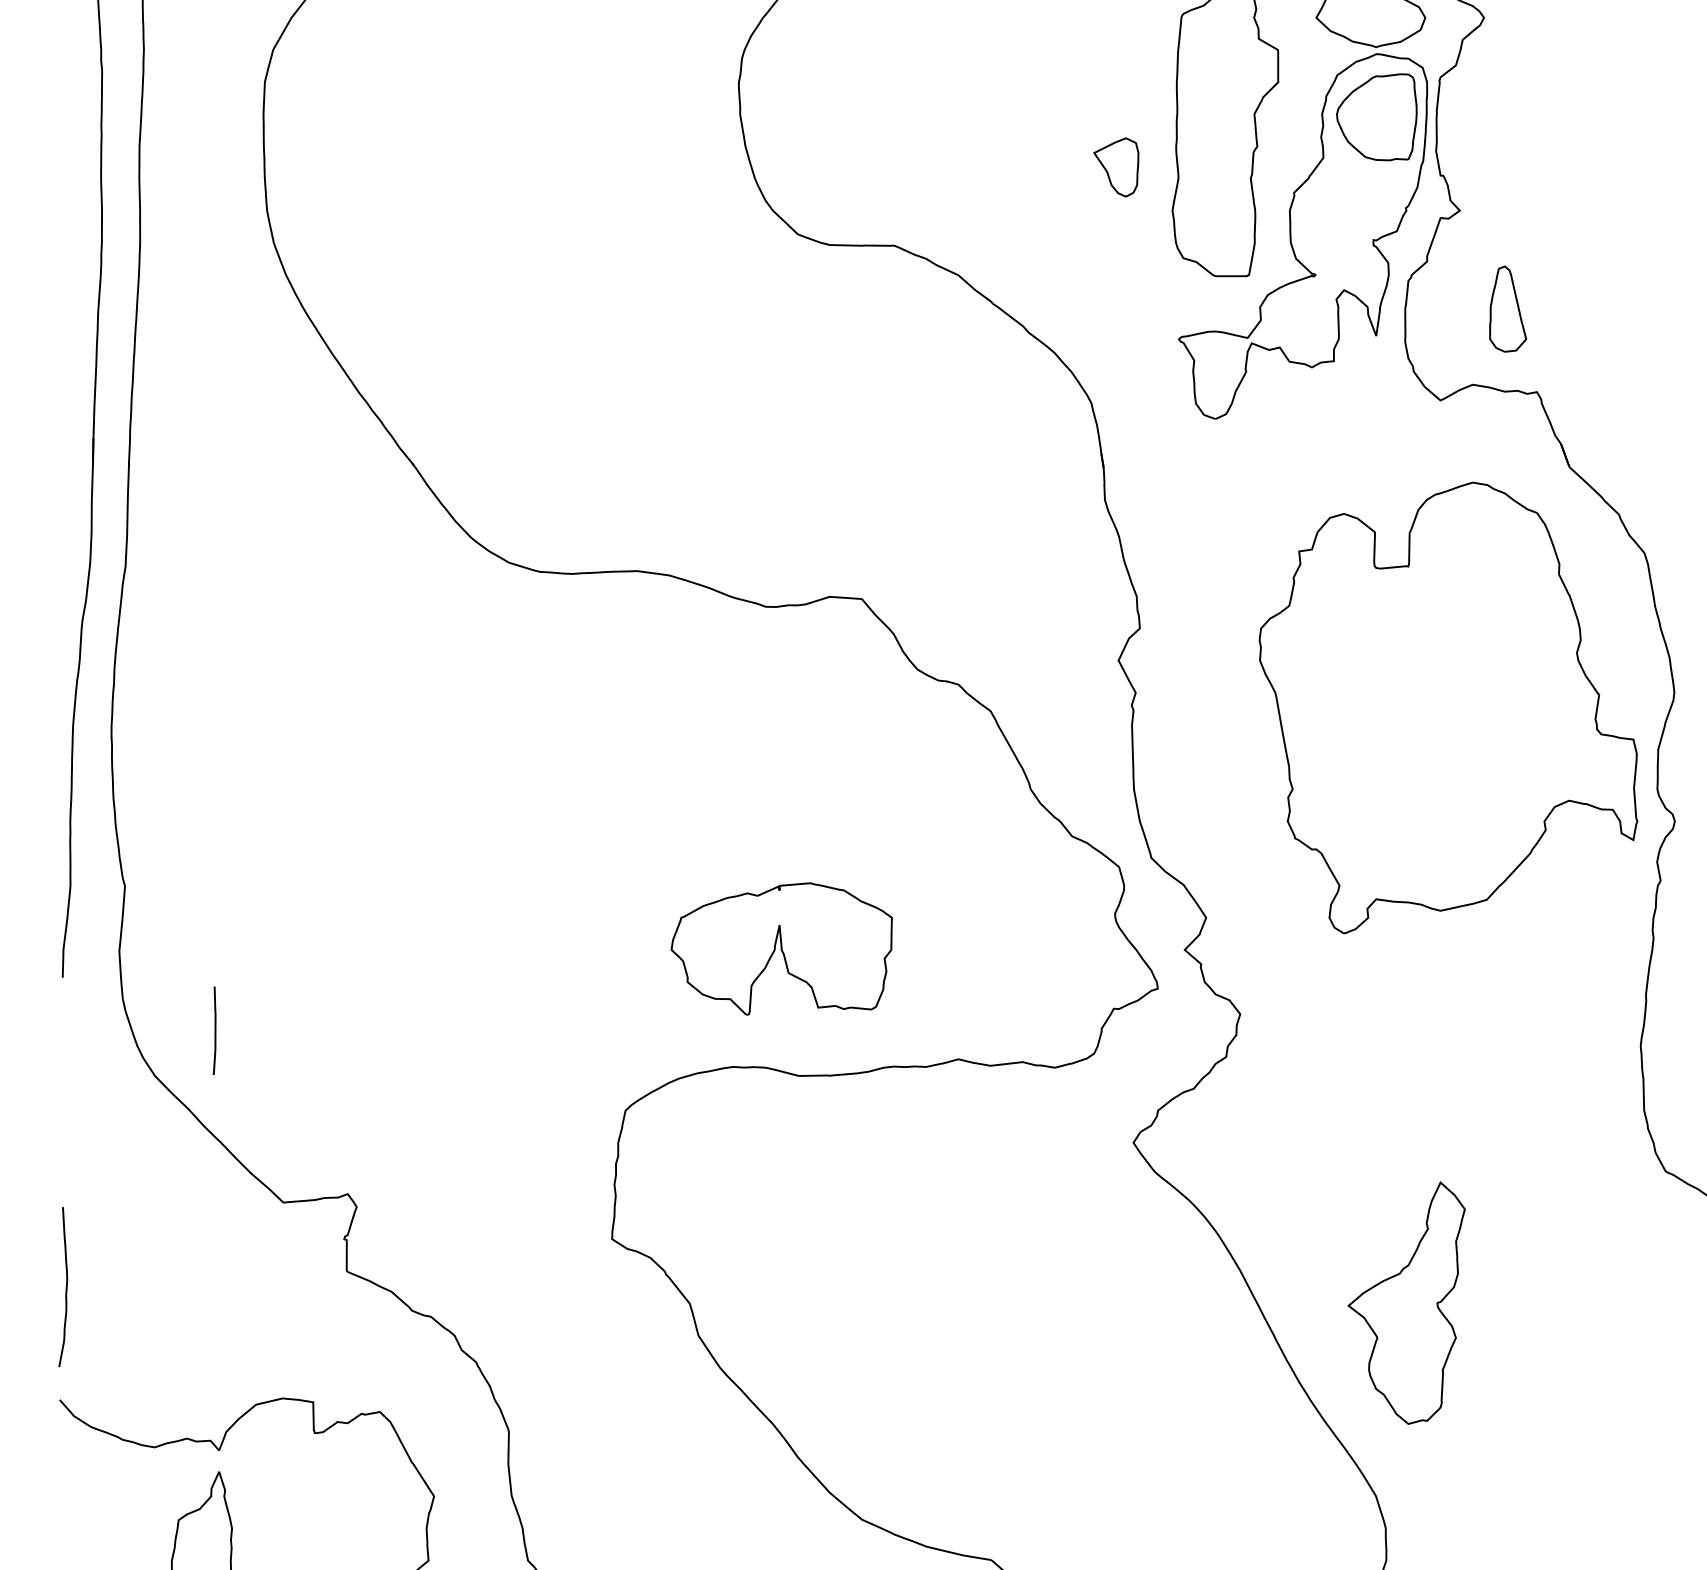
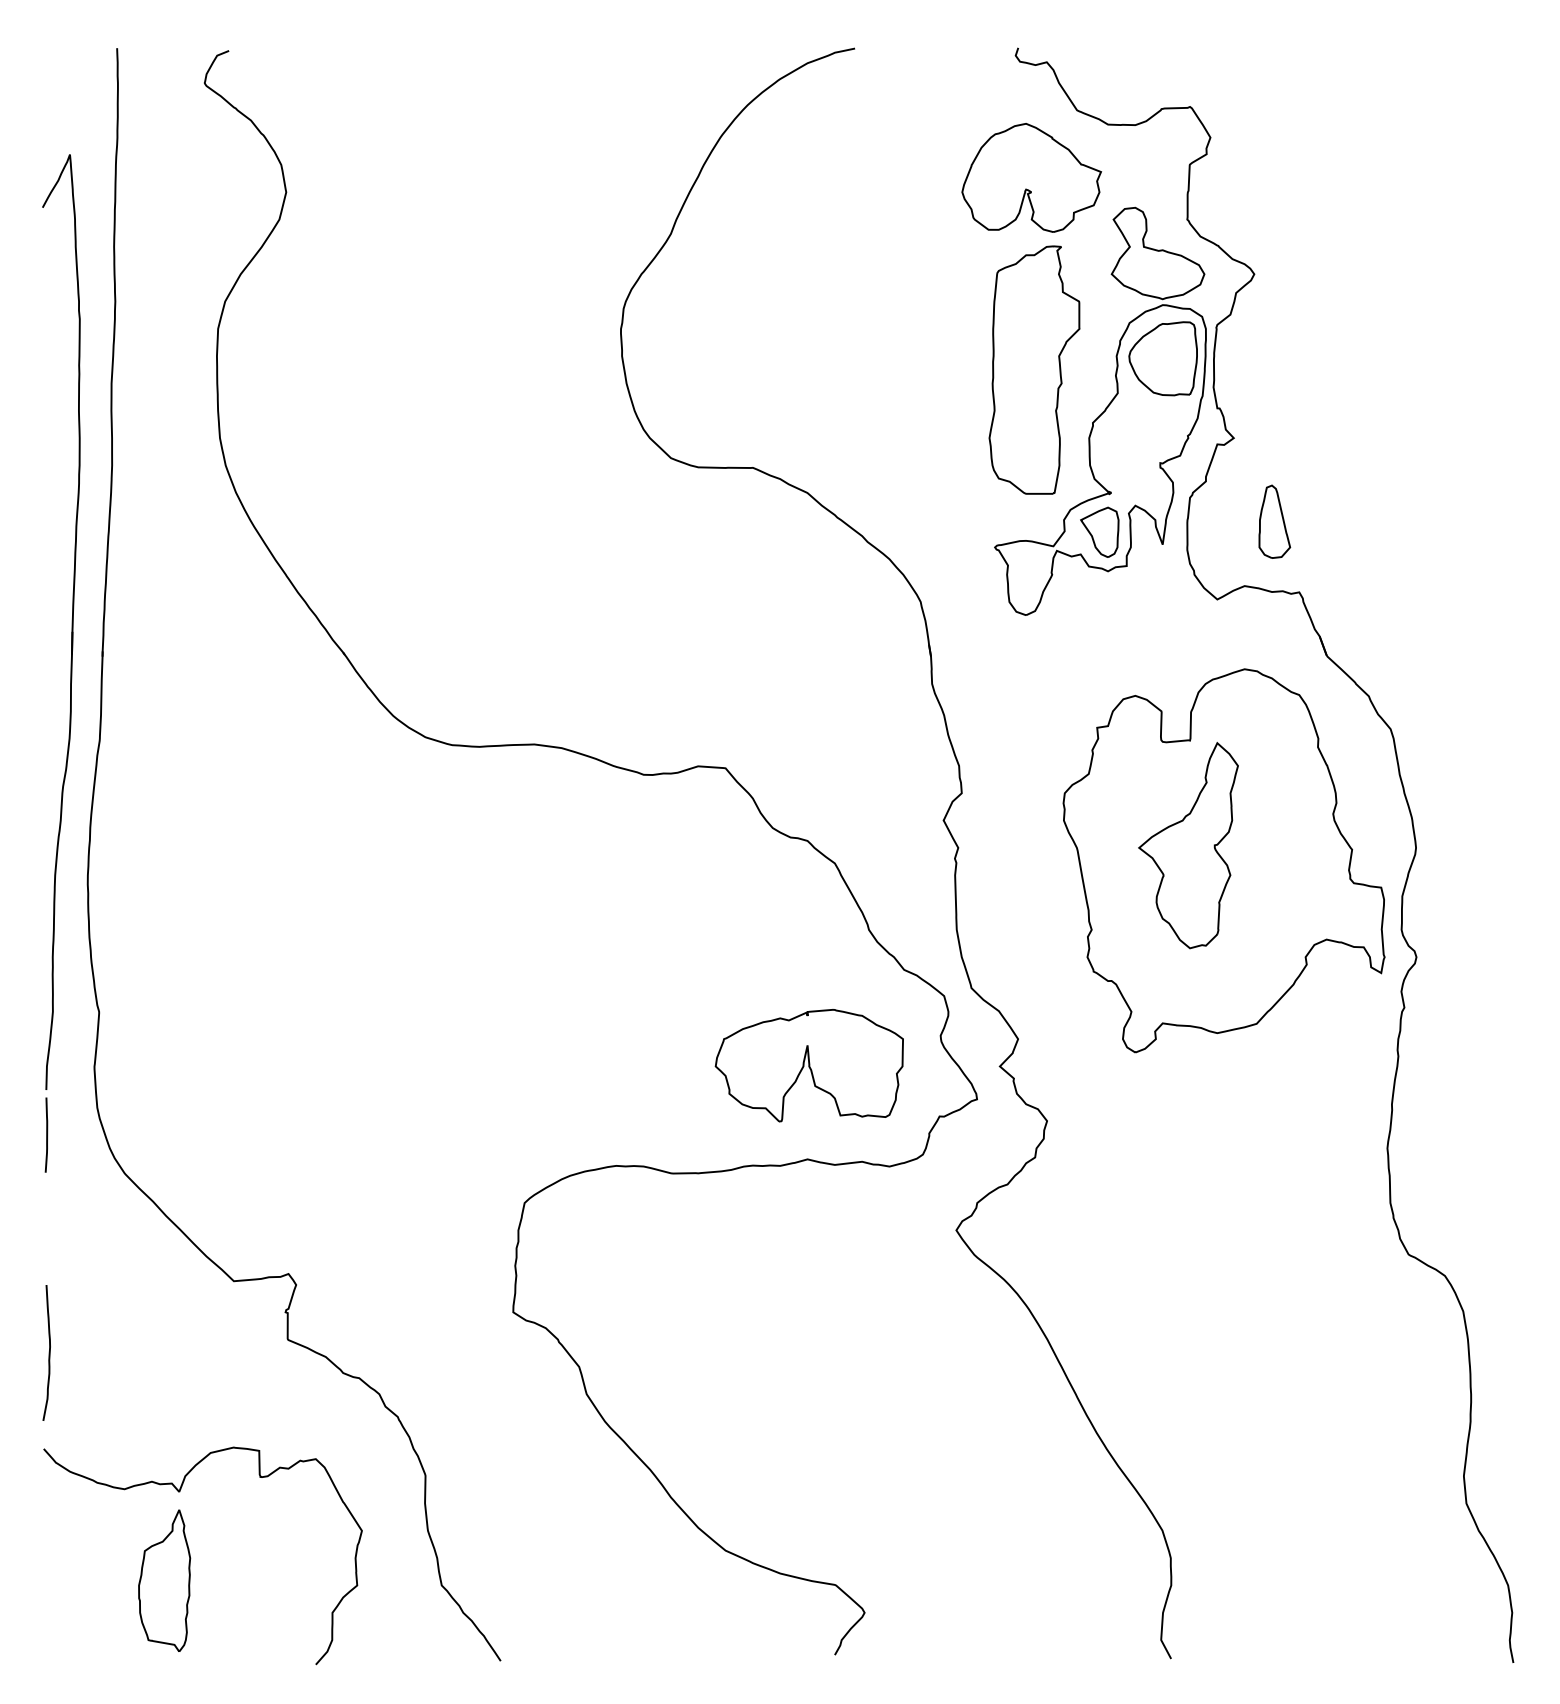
part: (1115, 166) -> (1099, 531), moved
part: (780, 948) -> (808, 1065), moved
curve: (214, 1030) -> (46, 1134), moved
part: (1406, 1302) -> (1188, 845), moved

